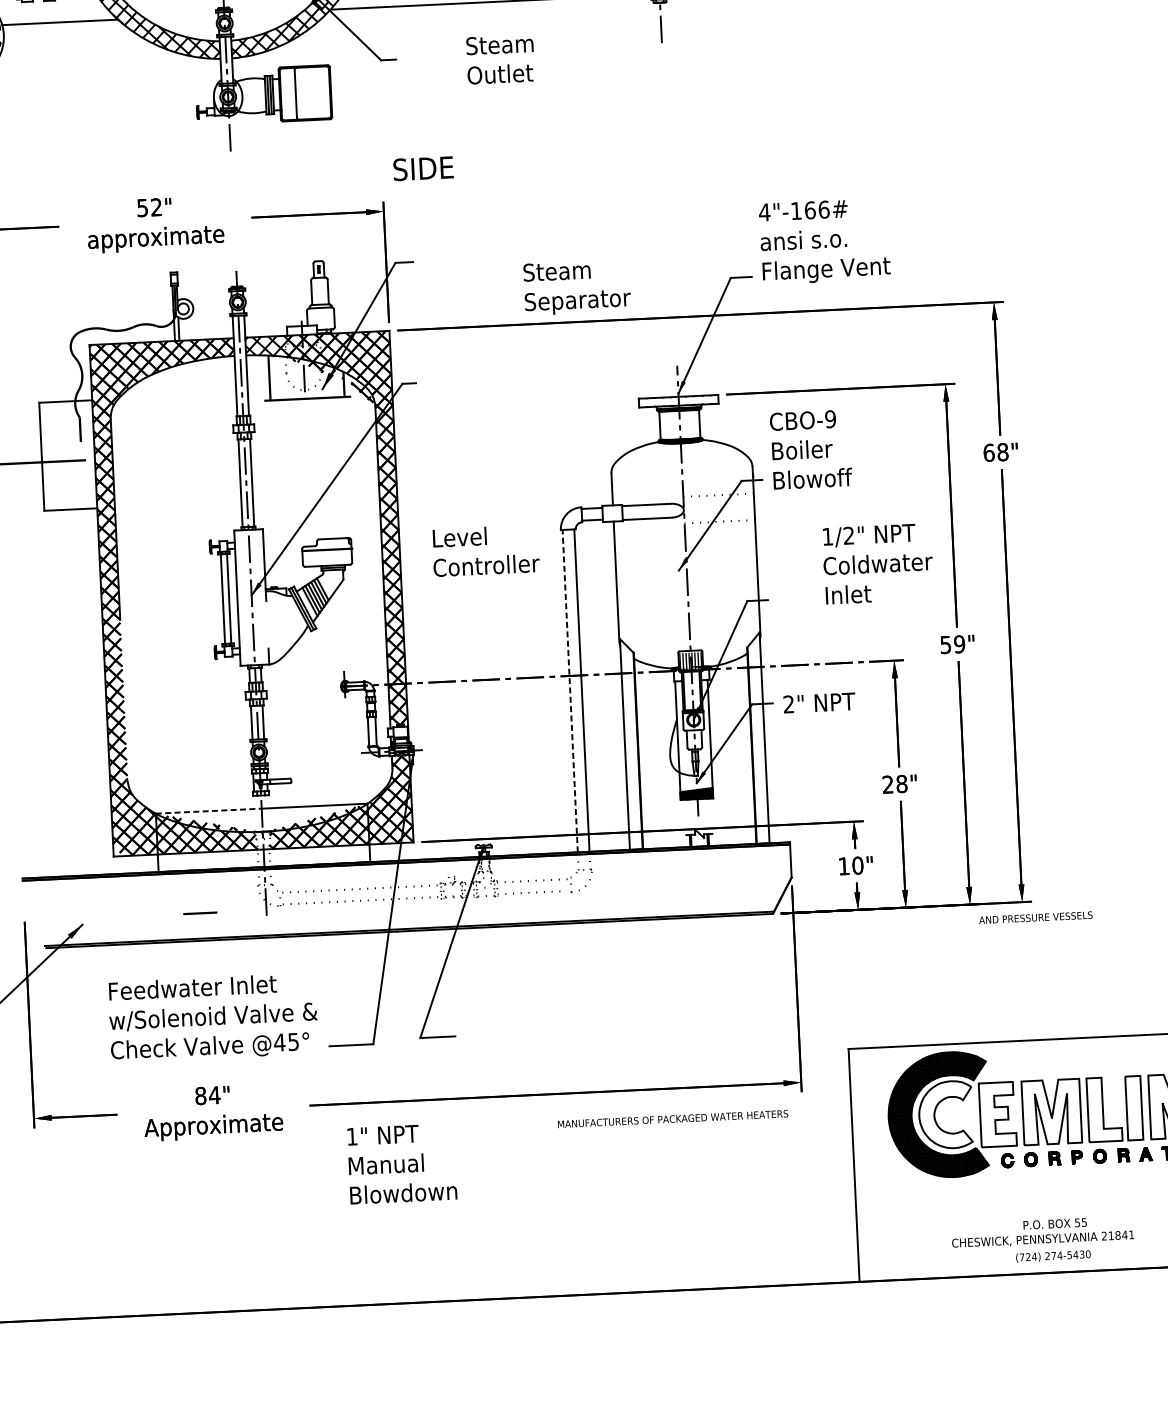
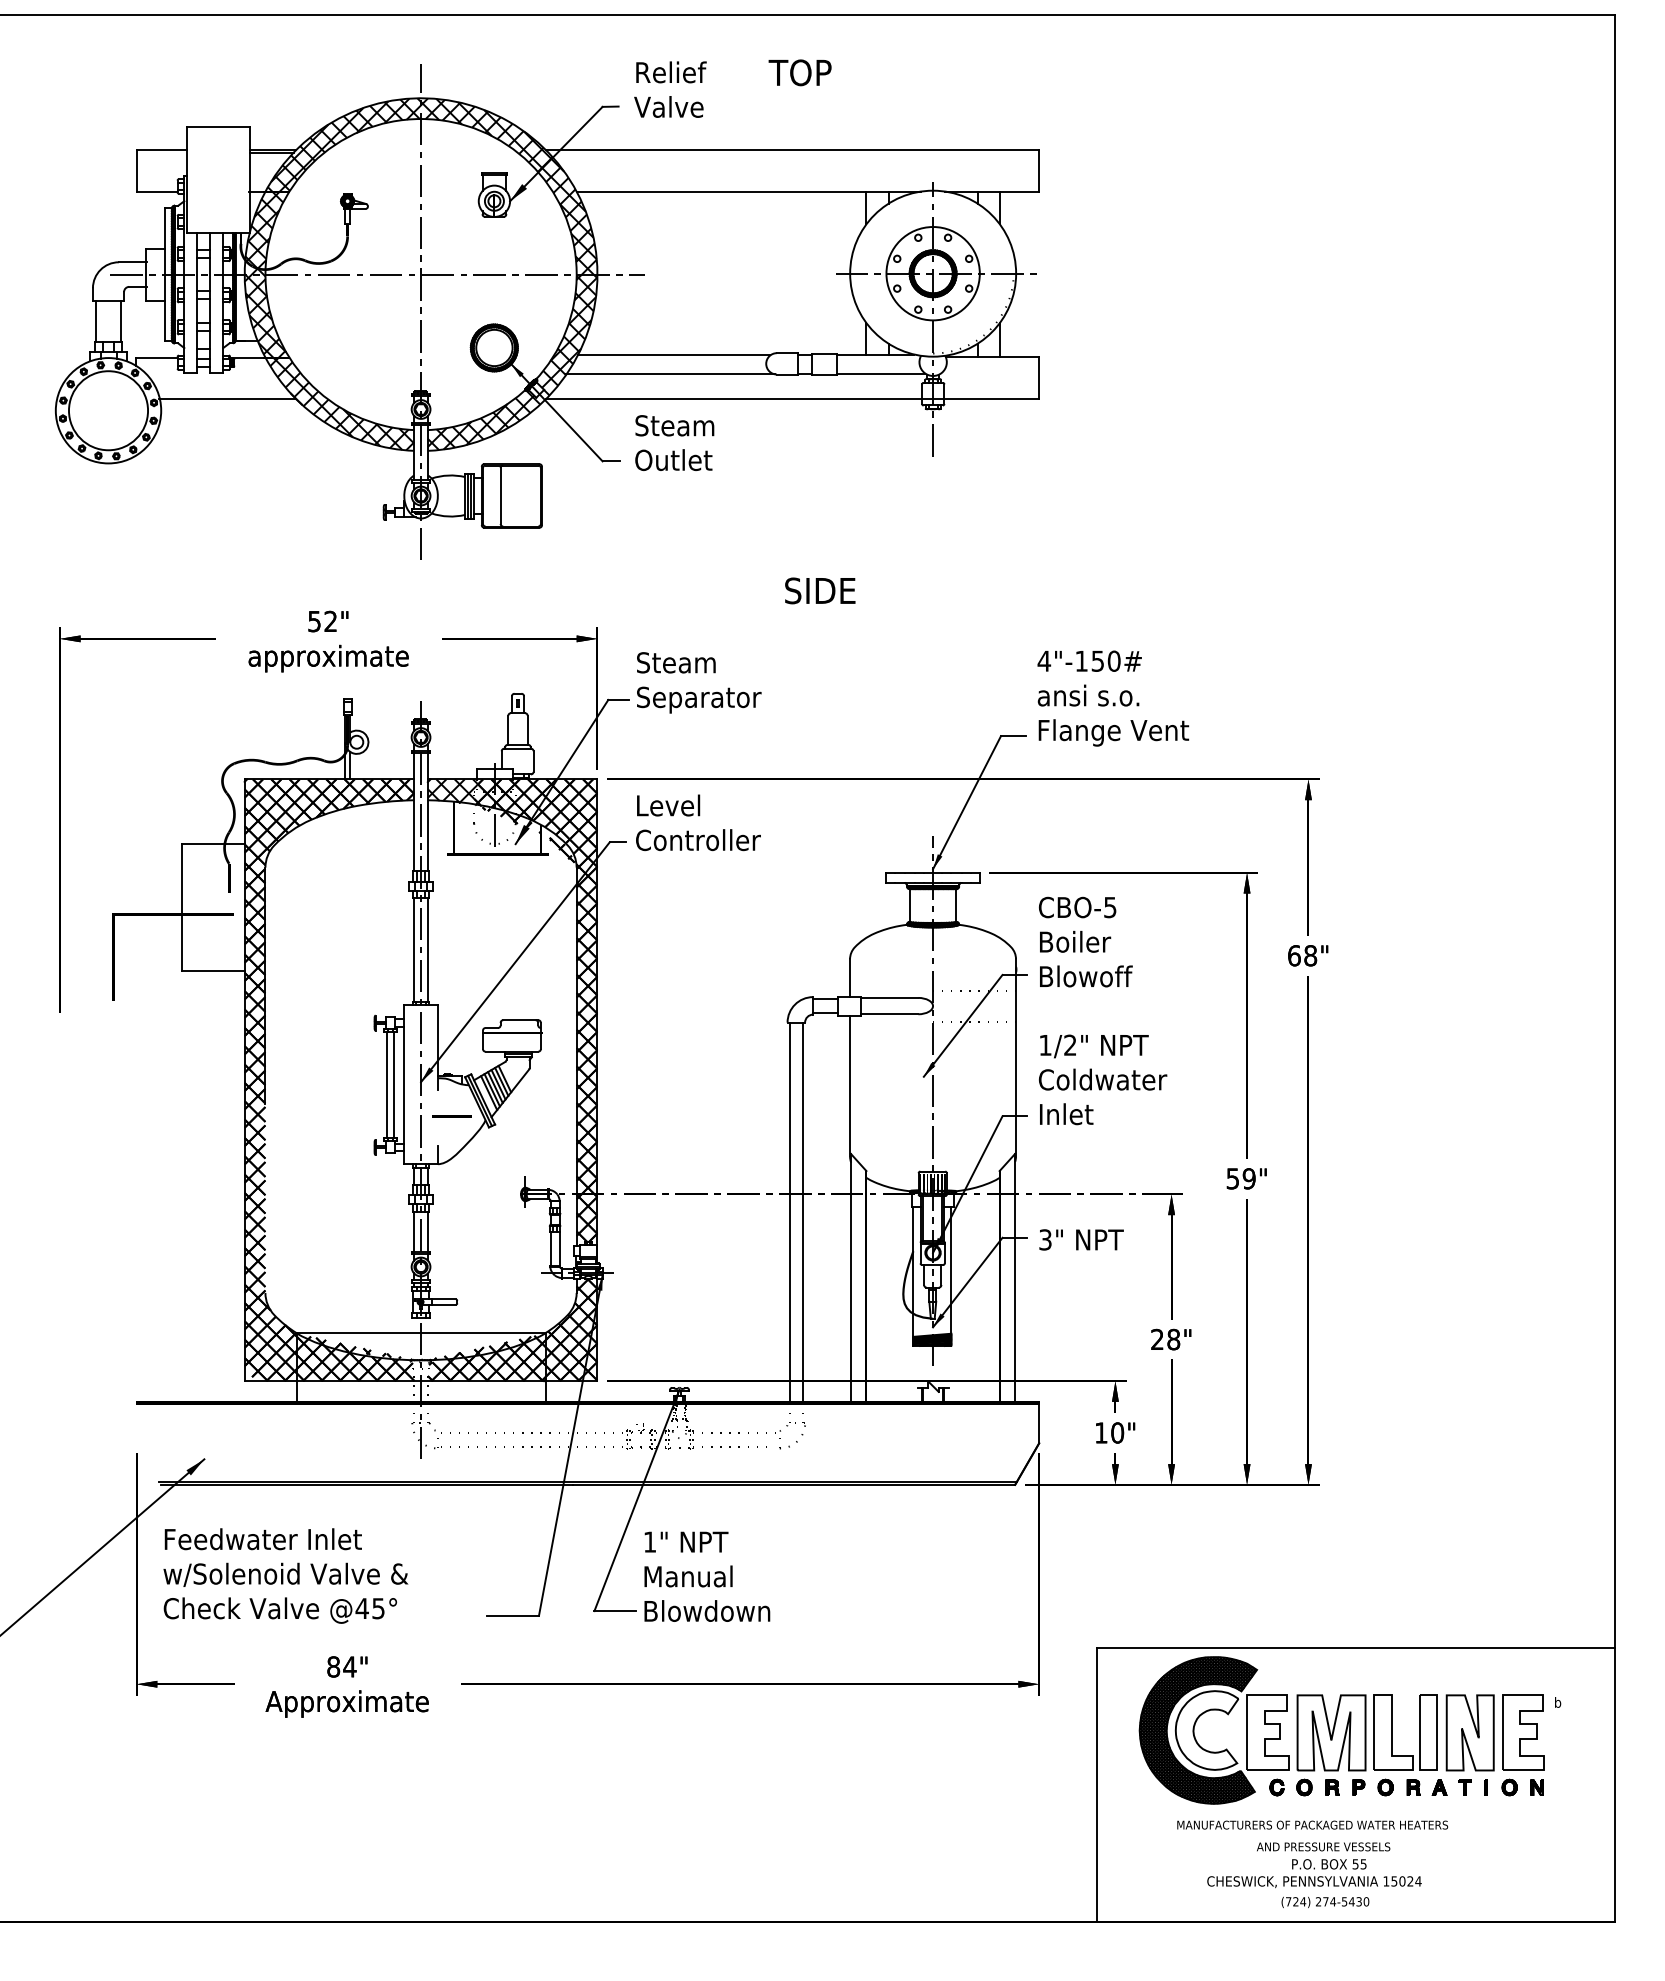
text: (500, 59) -> (674, 442), moved
text: (423, 168) -> (820, 590), moved
text: (816, 209) -> (1105, 660), 4"-166# -> 4"-150#
text: (577, 287) -> (699, 682), moved
text: (829, 418) -> (1109, 906), CBO-9 -> CBO-5
text: (485, 550) -> (698, 822), moved
text: (878, 563) -> (1103, 1079), moved
line: (570, 691) -> (789, 1212), dashed -> solid
text: (788, 704) -> (1045, 1239), 2" -> 3"
line: (209, 811) -> (359, 1333), dashed -> solid
line: (199, 913) -> (451, 1116), moved
text: (1035, 917) -> (1323, 1846), moved
text: (213, 1017) -> (285, 1575), moved
text: (672, 1118) -> (1312, 1824), moved
text: (402, 1163) -> (707, 1576), moved
text: (1118, 1235) -> (1402, 1881), 21841 -> 15024

